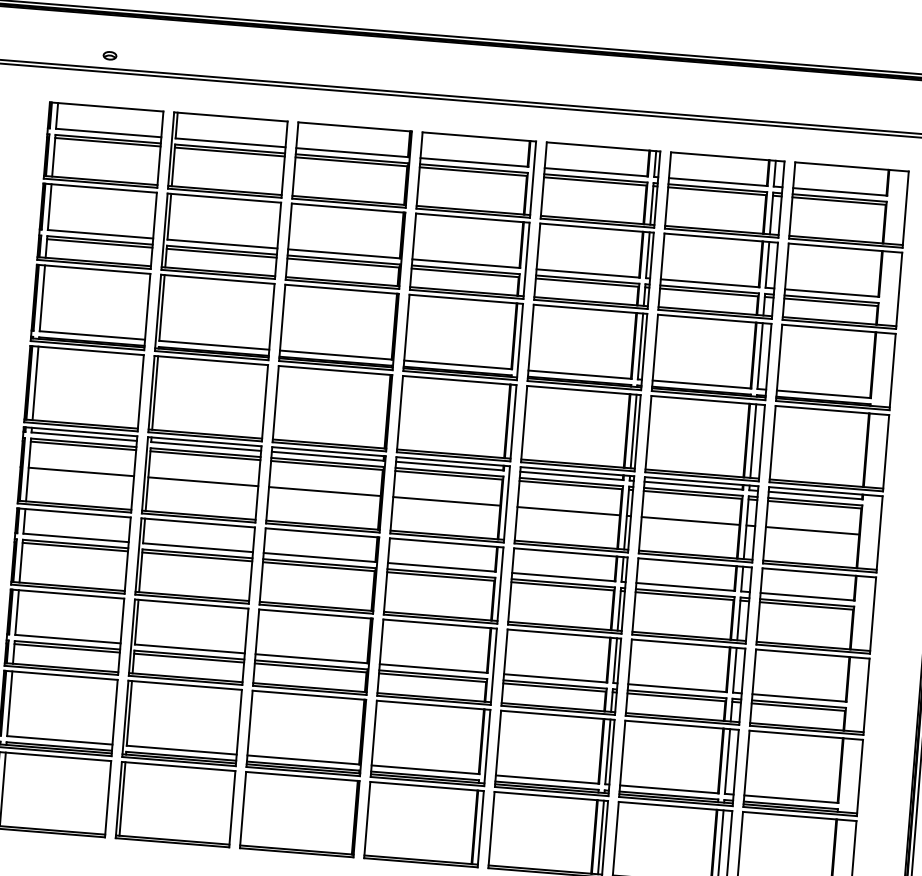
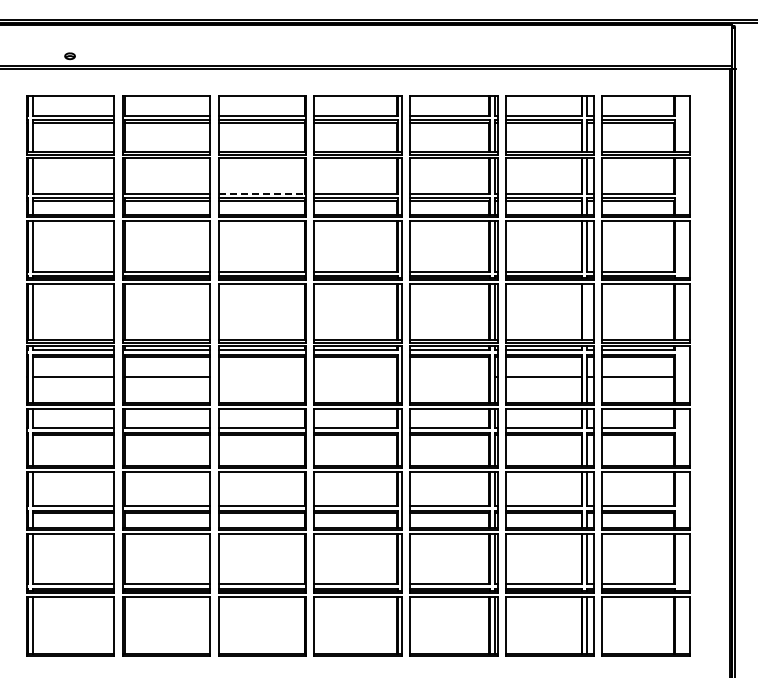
line: (345, 253) -> (262, 193), solid -> dashed
line: (752, 440) -> (586, 311), removed
line: (324, 492) -> (261, 377), removed
line: (446, 501) -> (355, 377), removed
line: (568, 511) -> (449, 377), removed

